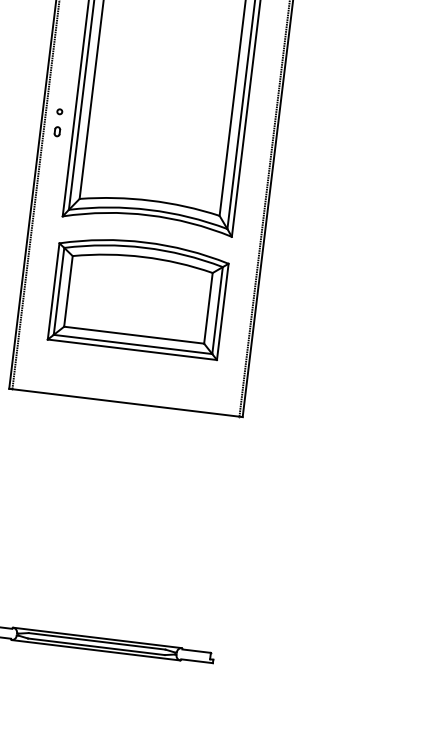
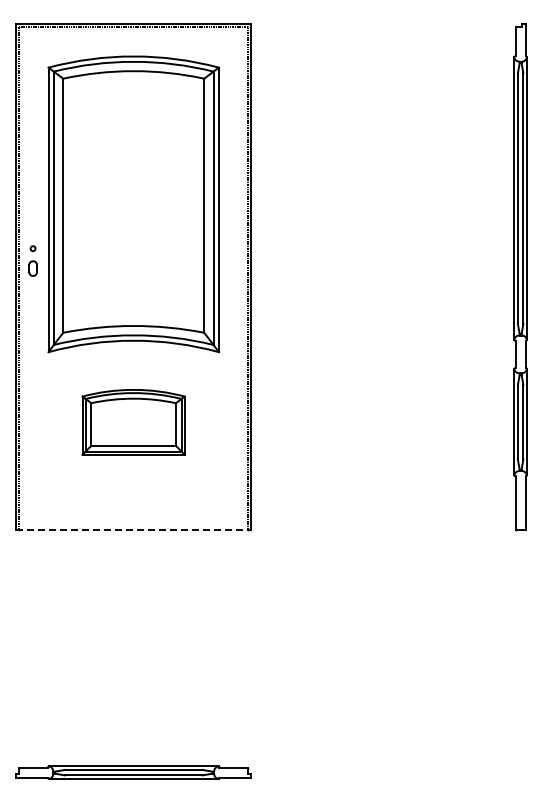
part: (56, 131) -> (32, 268), size x1.6
part: (138, 296) -> (133, 422), size x0.6
line: (125, 402) -> (133, 529), solid -> dashed

